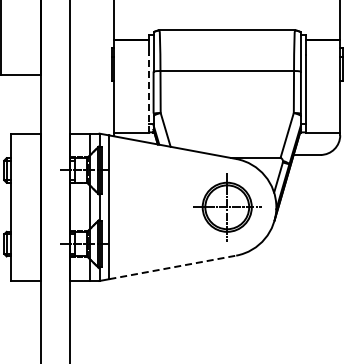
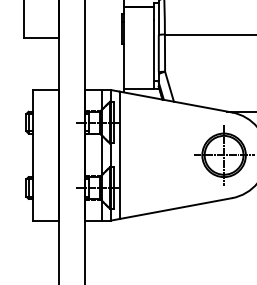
line: (148, 93) -> (154, 54), dashed -> solid
line: (173, 267) -> (176, 208), dashed -> solid

